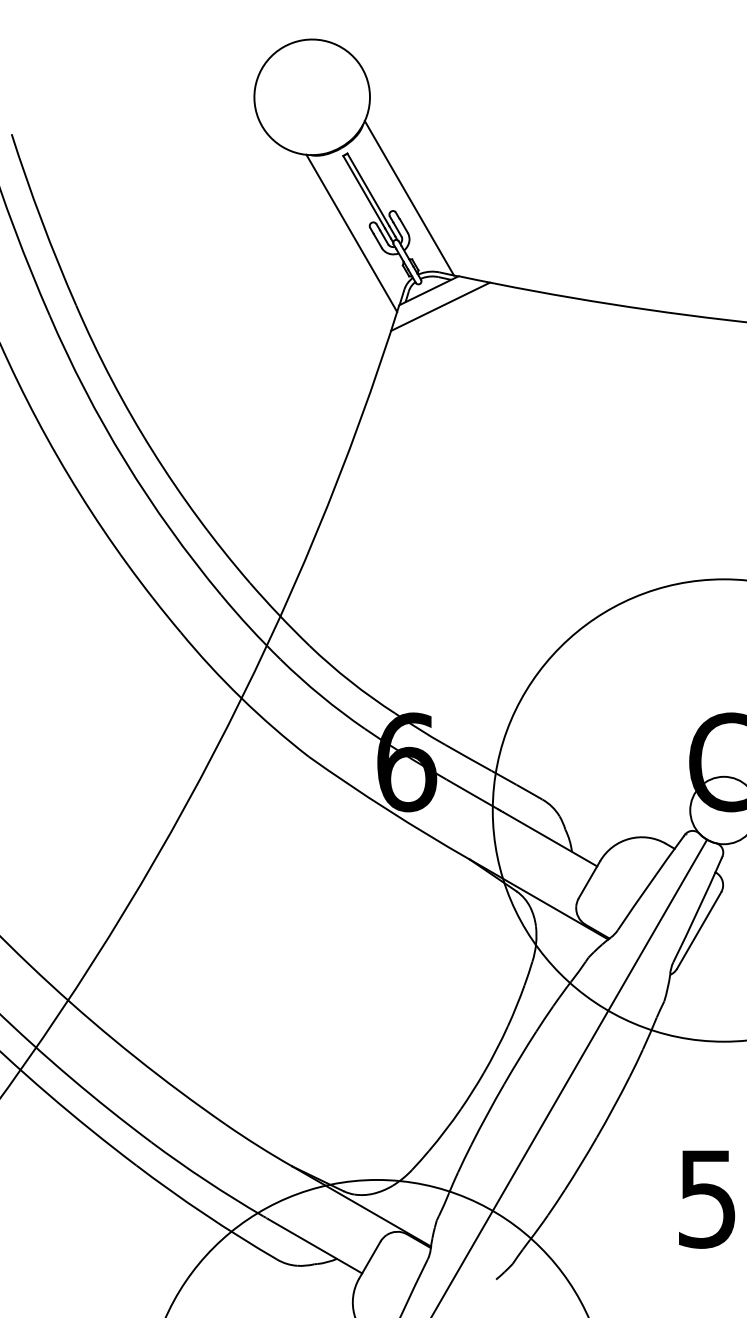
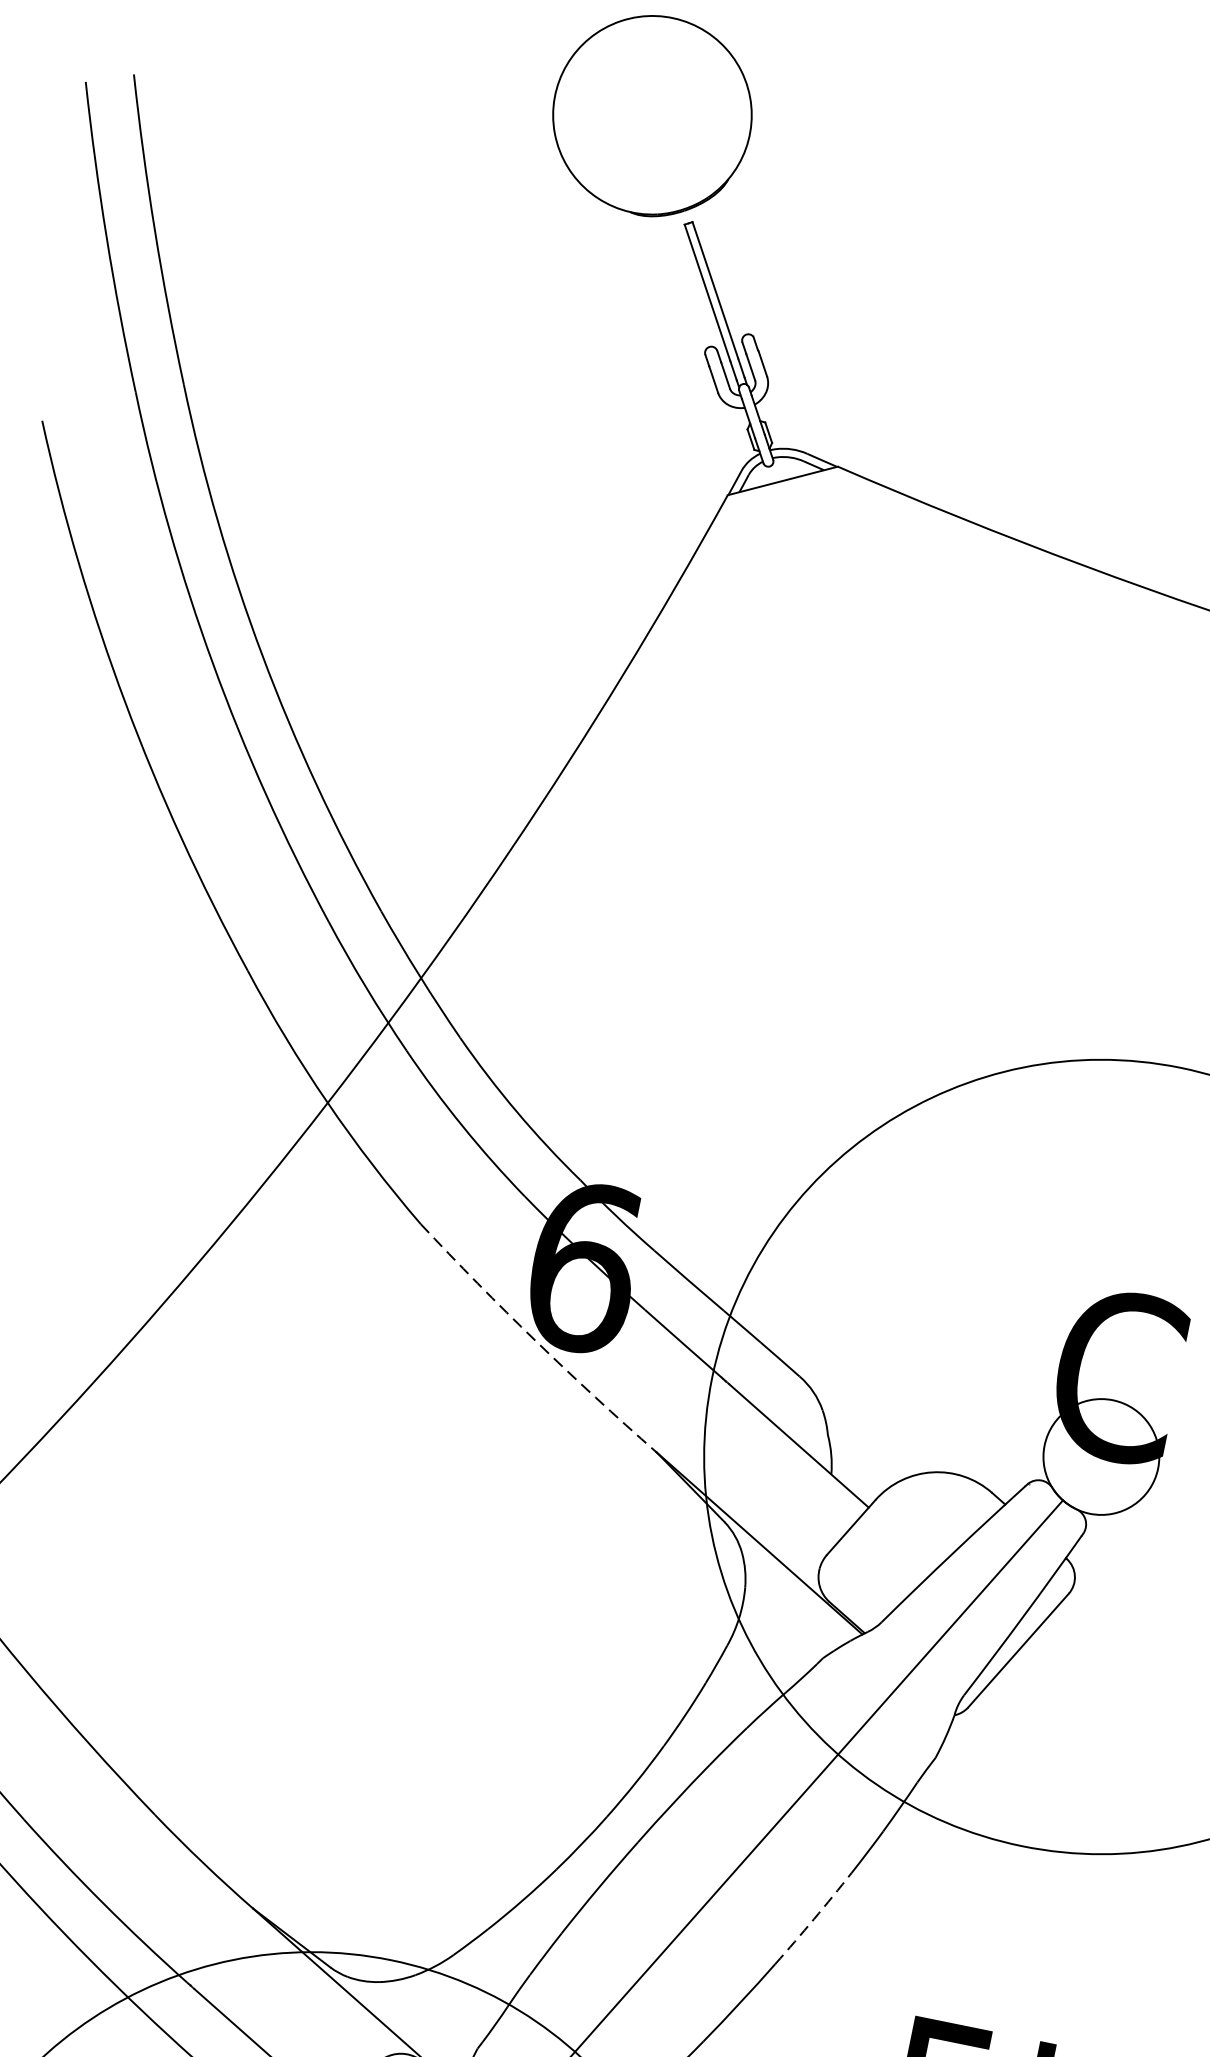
line: (409, 198) -> (781, 318), removed
line: (351, 232) -> (672, 356), removed
line: (440, 306) -> (796, 511), removed
arc: (388, 810) -> (536, 1342), solid -> dashed
arc: (613, 1107) -> (813, 1919), solid -> dashed

